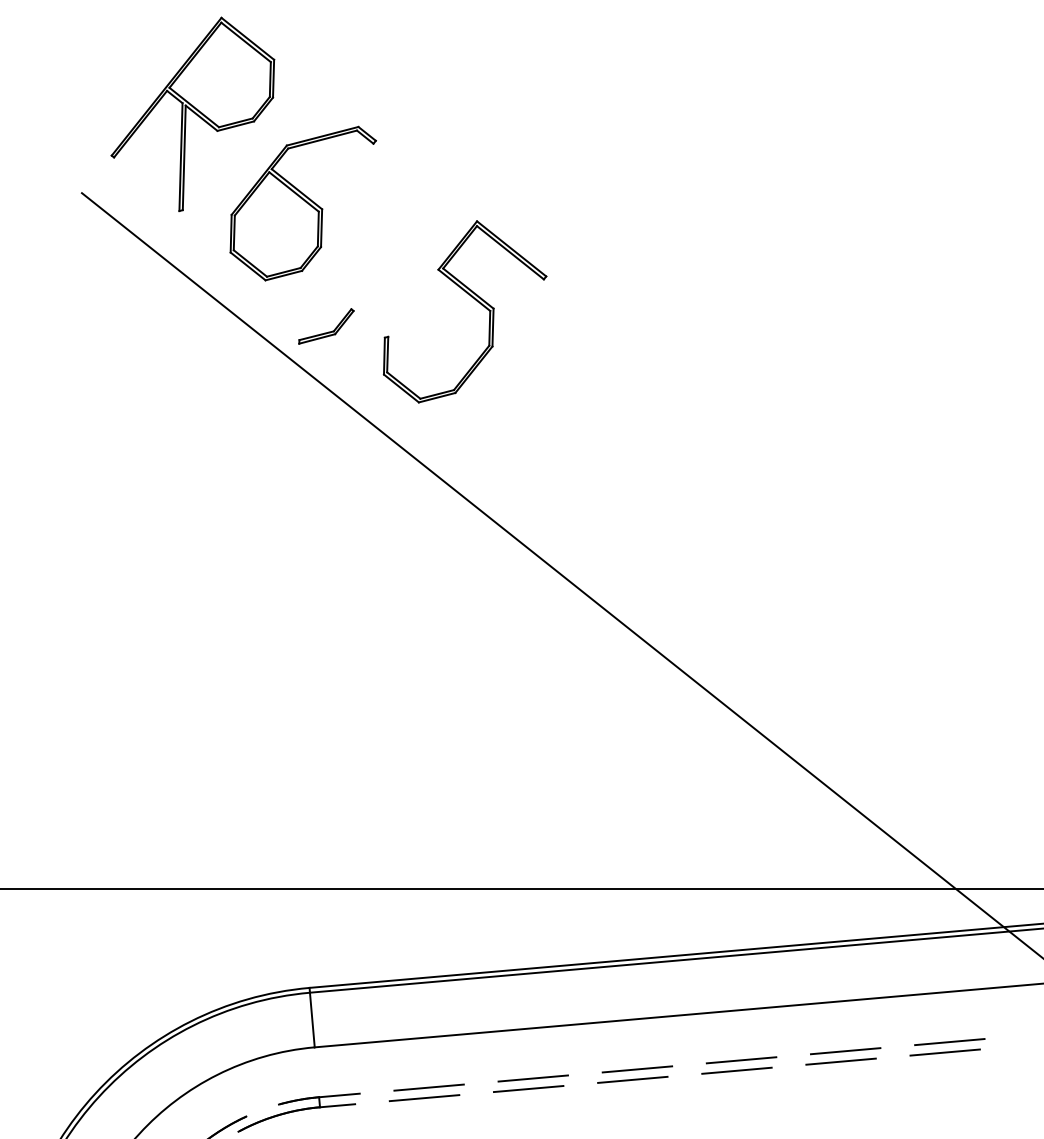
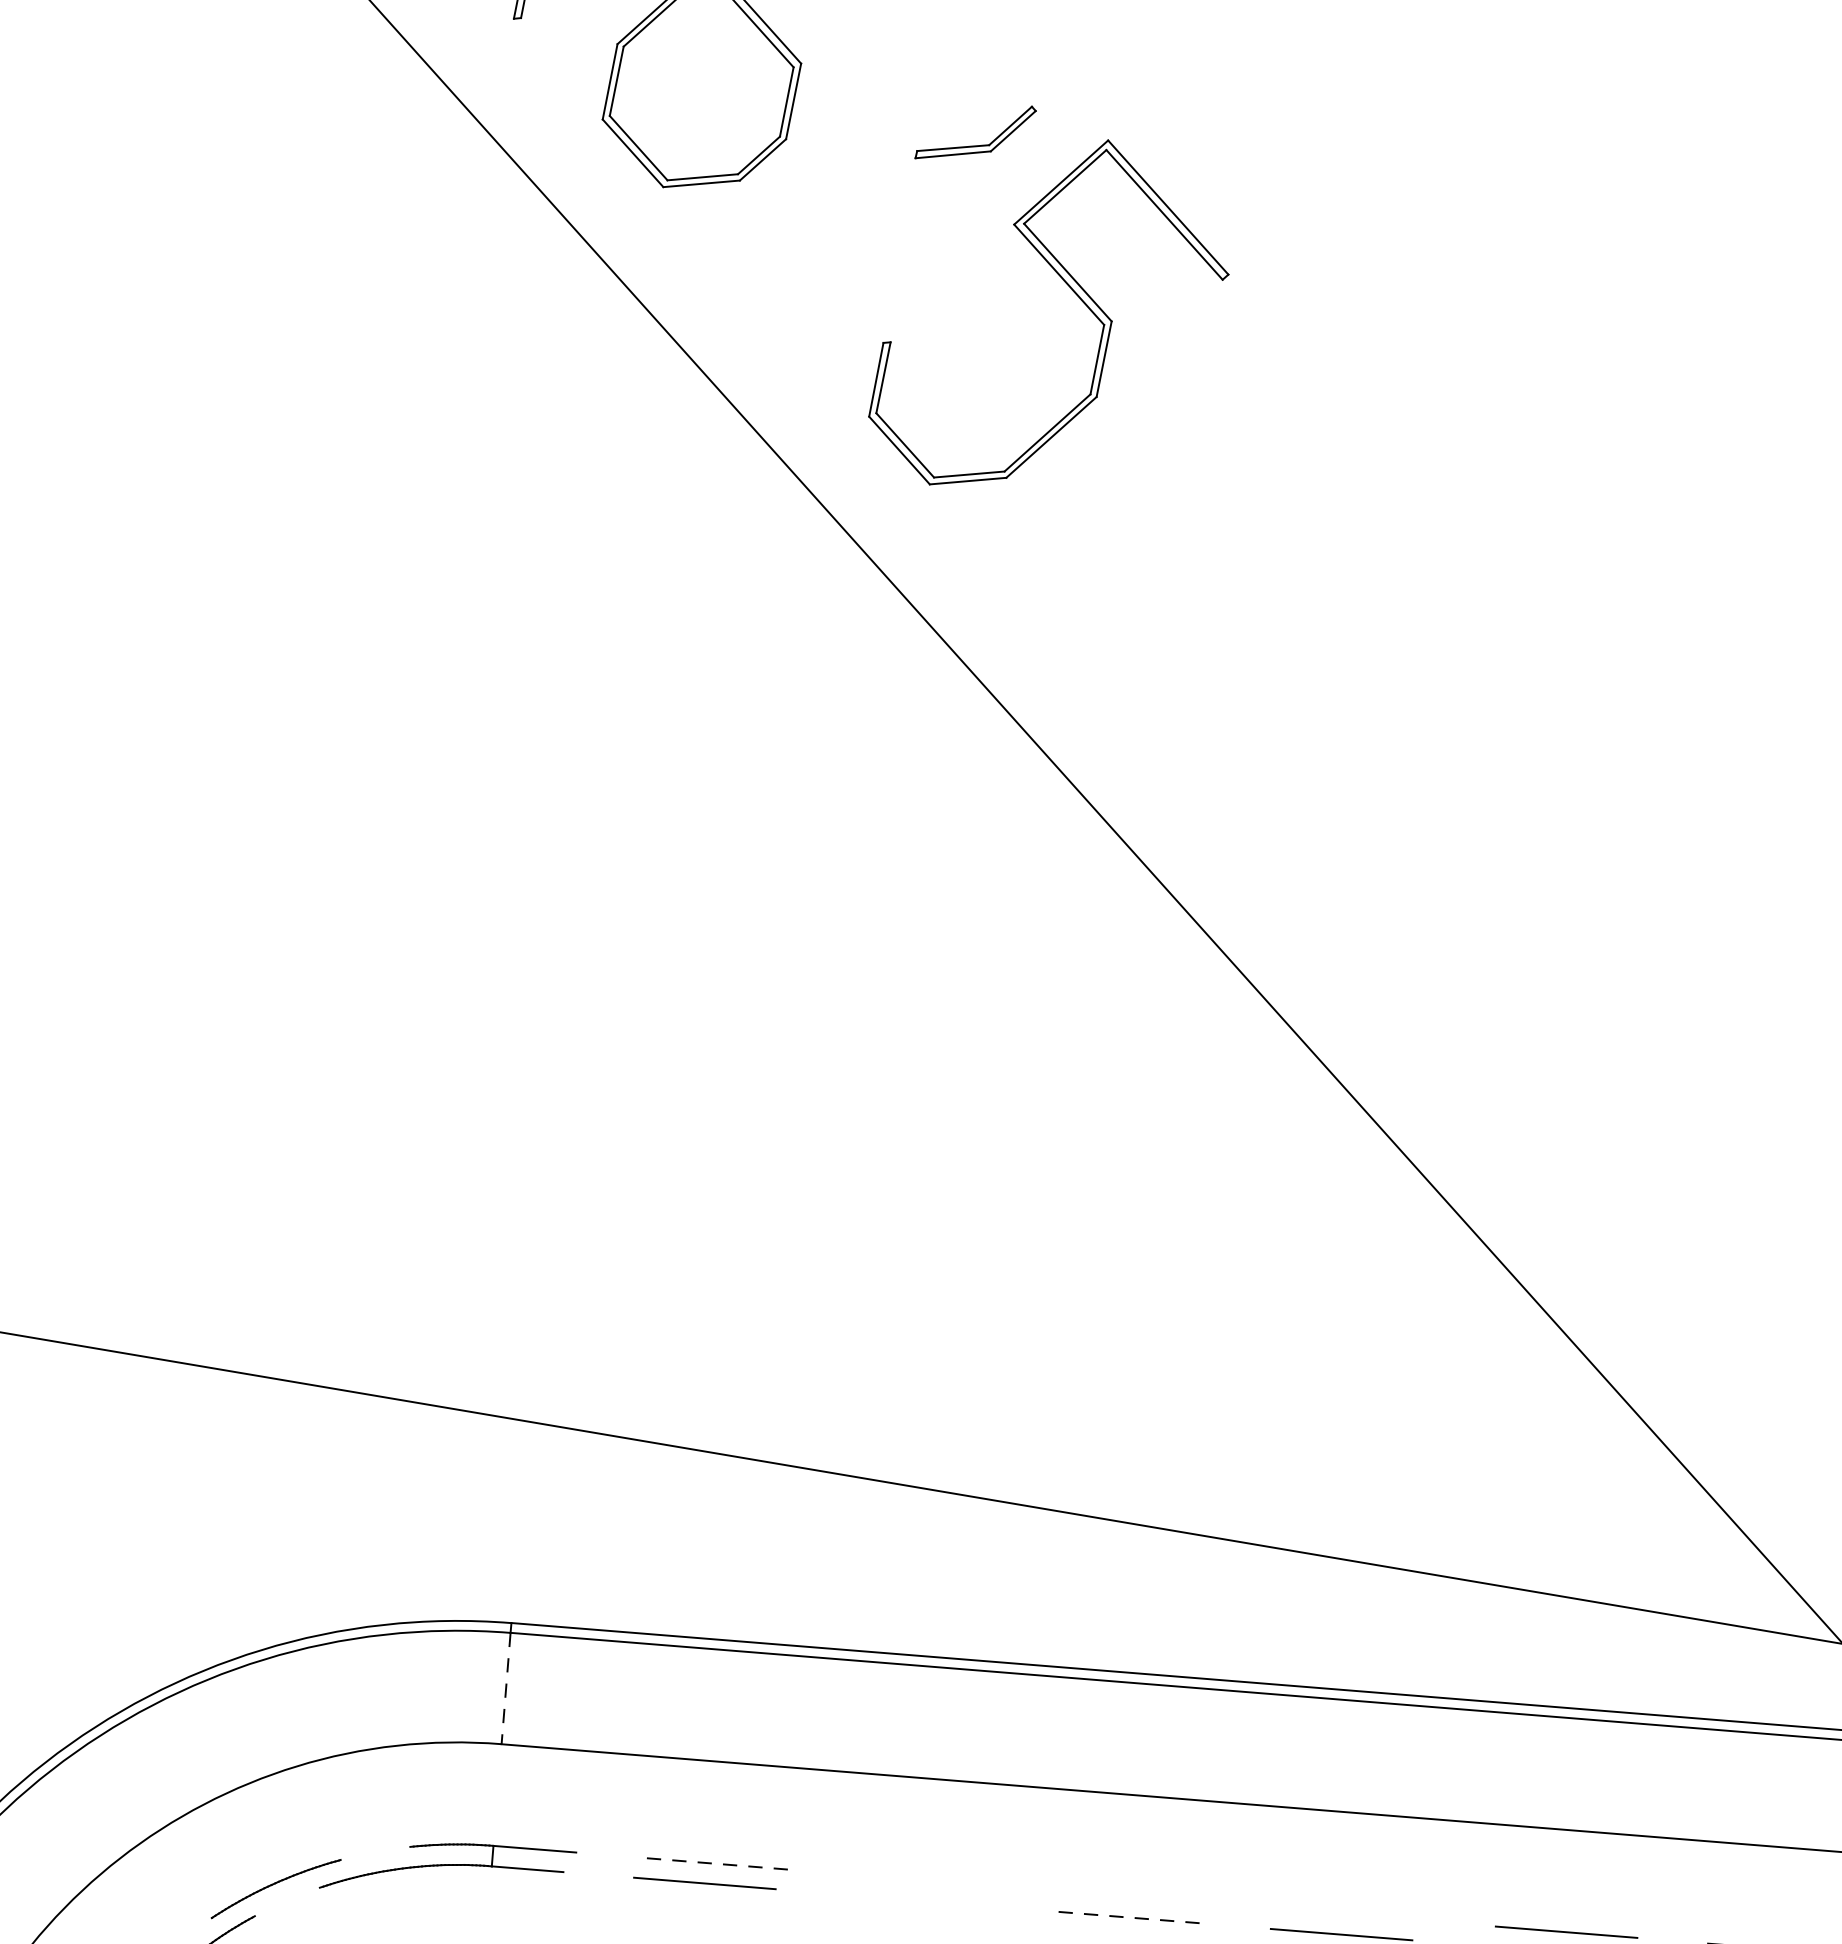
part: (326, 326) -> (976, 132), moved
line: (312, 1020) -> (506, 1689), solid -> dashed
line: (741, 1060) -> (1354, 1915), removed
line: (637, 1069) -> (1142, 1898), removed
line: (532, 1078) -> (928, 1880), removed
line: (632, 1079) -> (1128, 1916), solid -> dashed
line: (429, 1087) -> (718, 1863), solid -> dashed
line: (528, 1089) -> (916, 1901), removed

